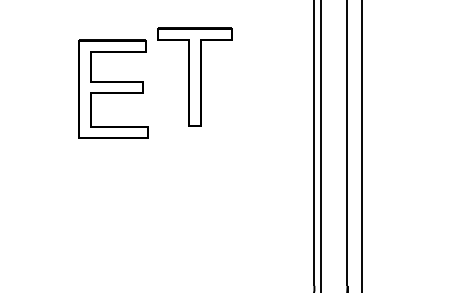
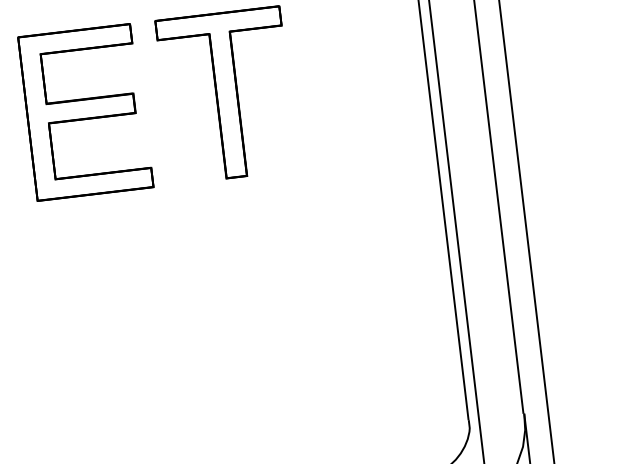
part: (113, 88) -> (85, 110), moved

